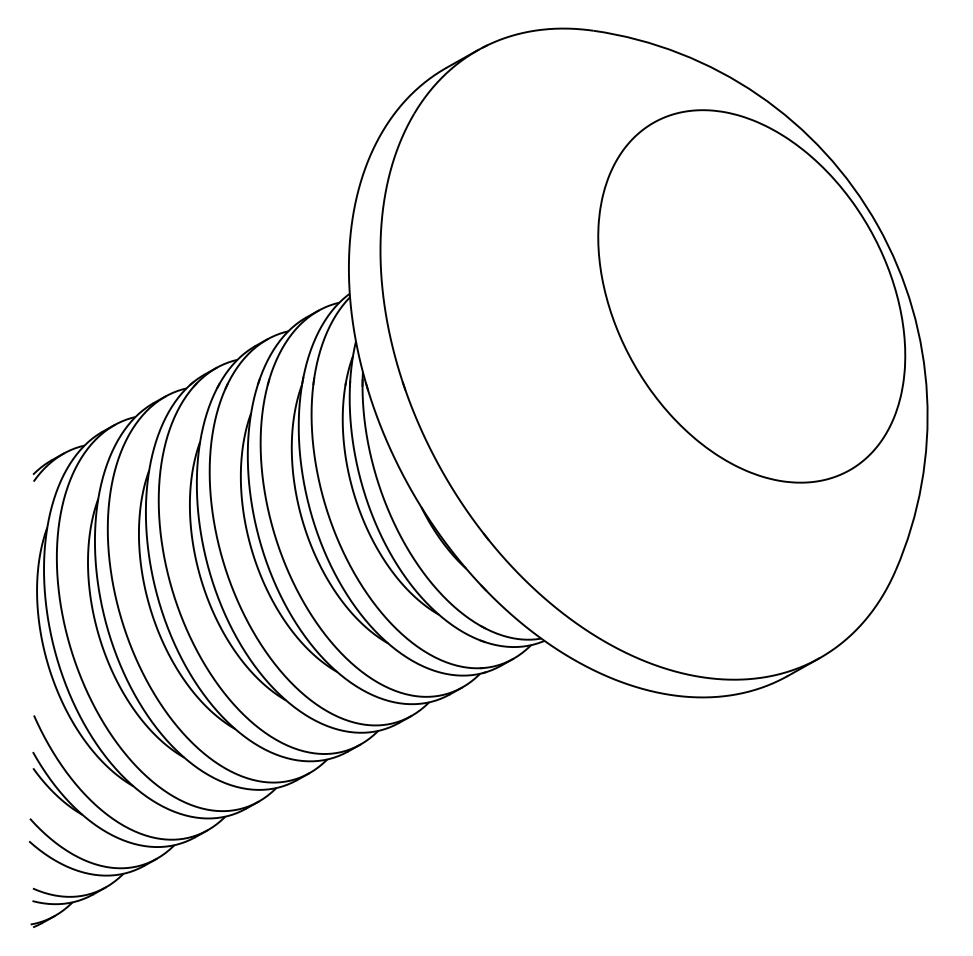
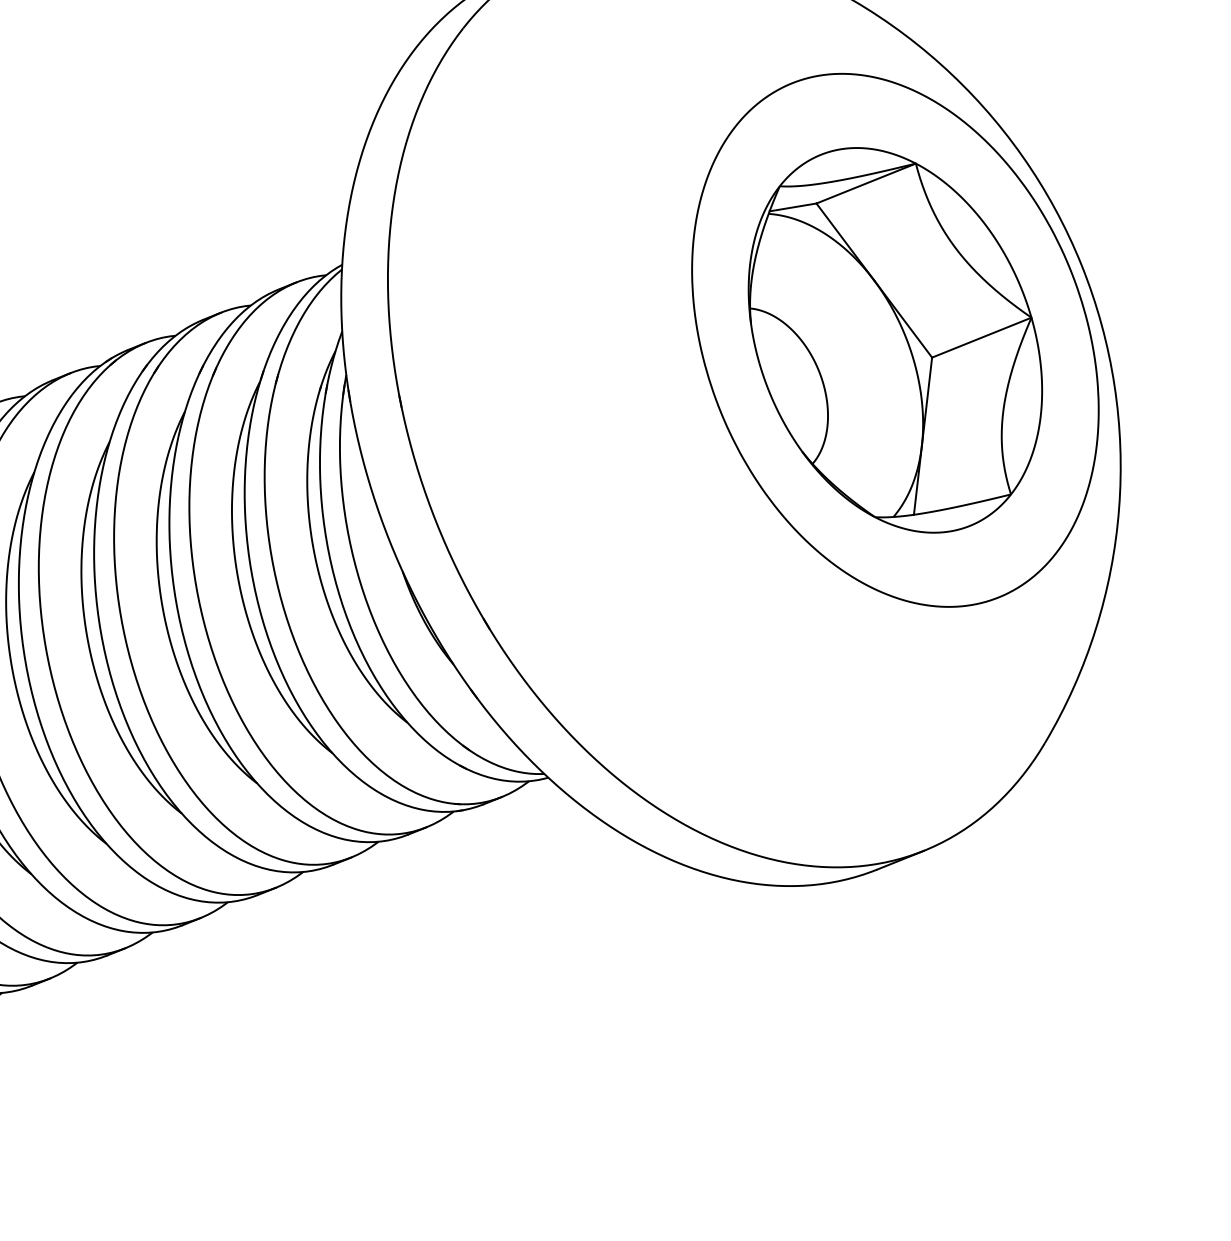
part: (751, 296) -> (895, 340), added

